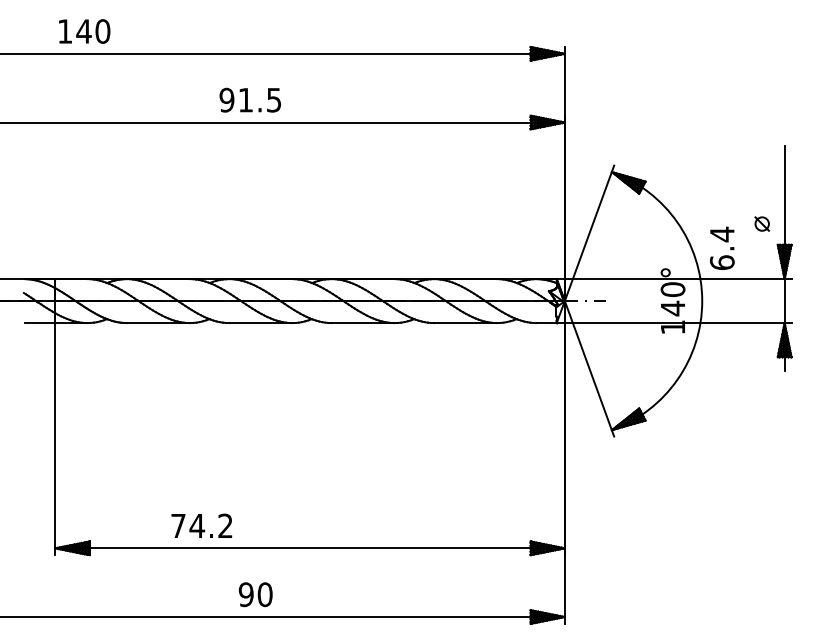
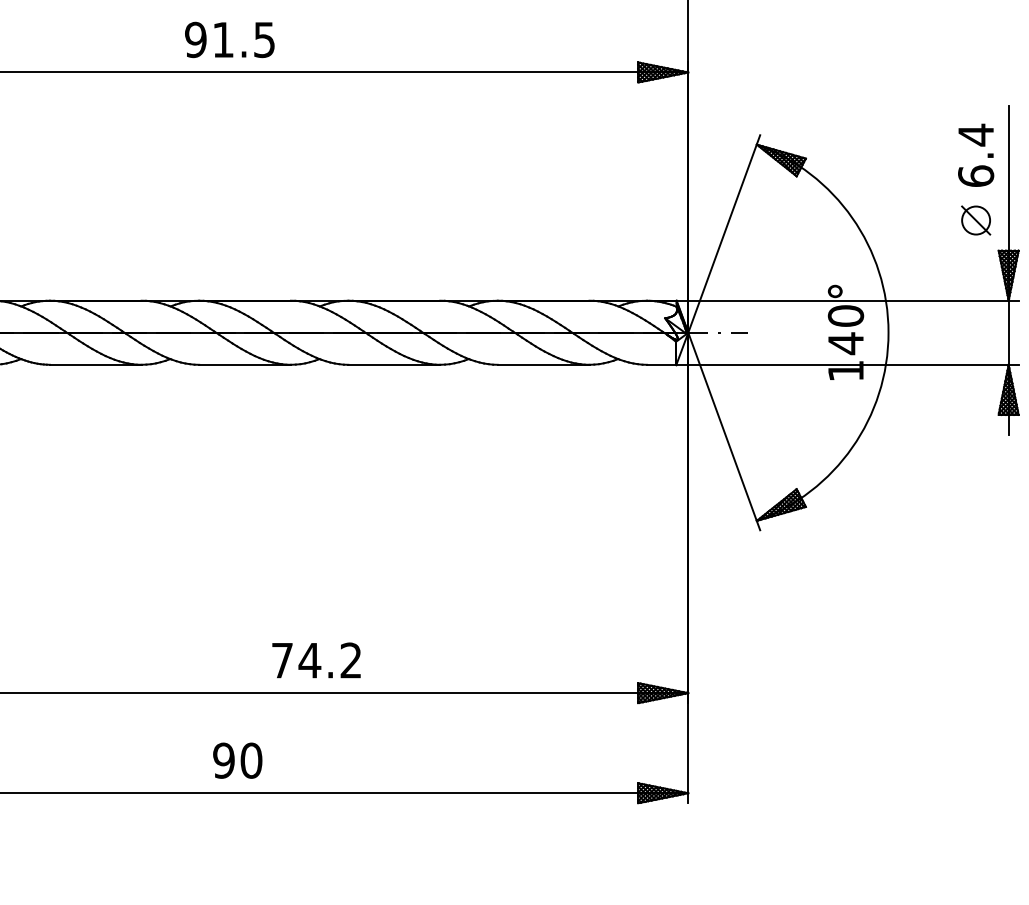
part: (761, 223) -> (974, 219), size x1.43
text: (722, 247) -> (976, 154), moved
text: (201, 525) -> (316, 659), moved

